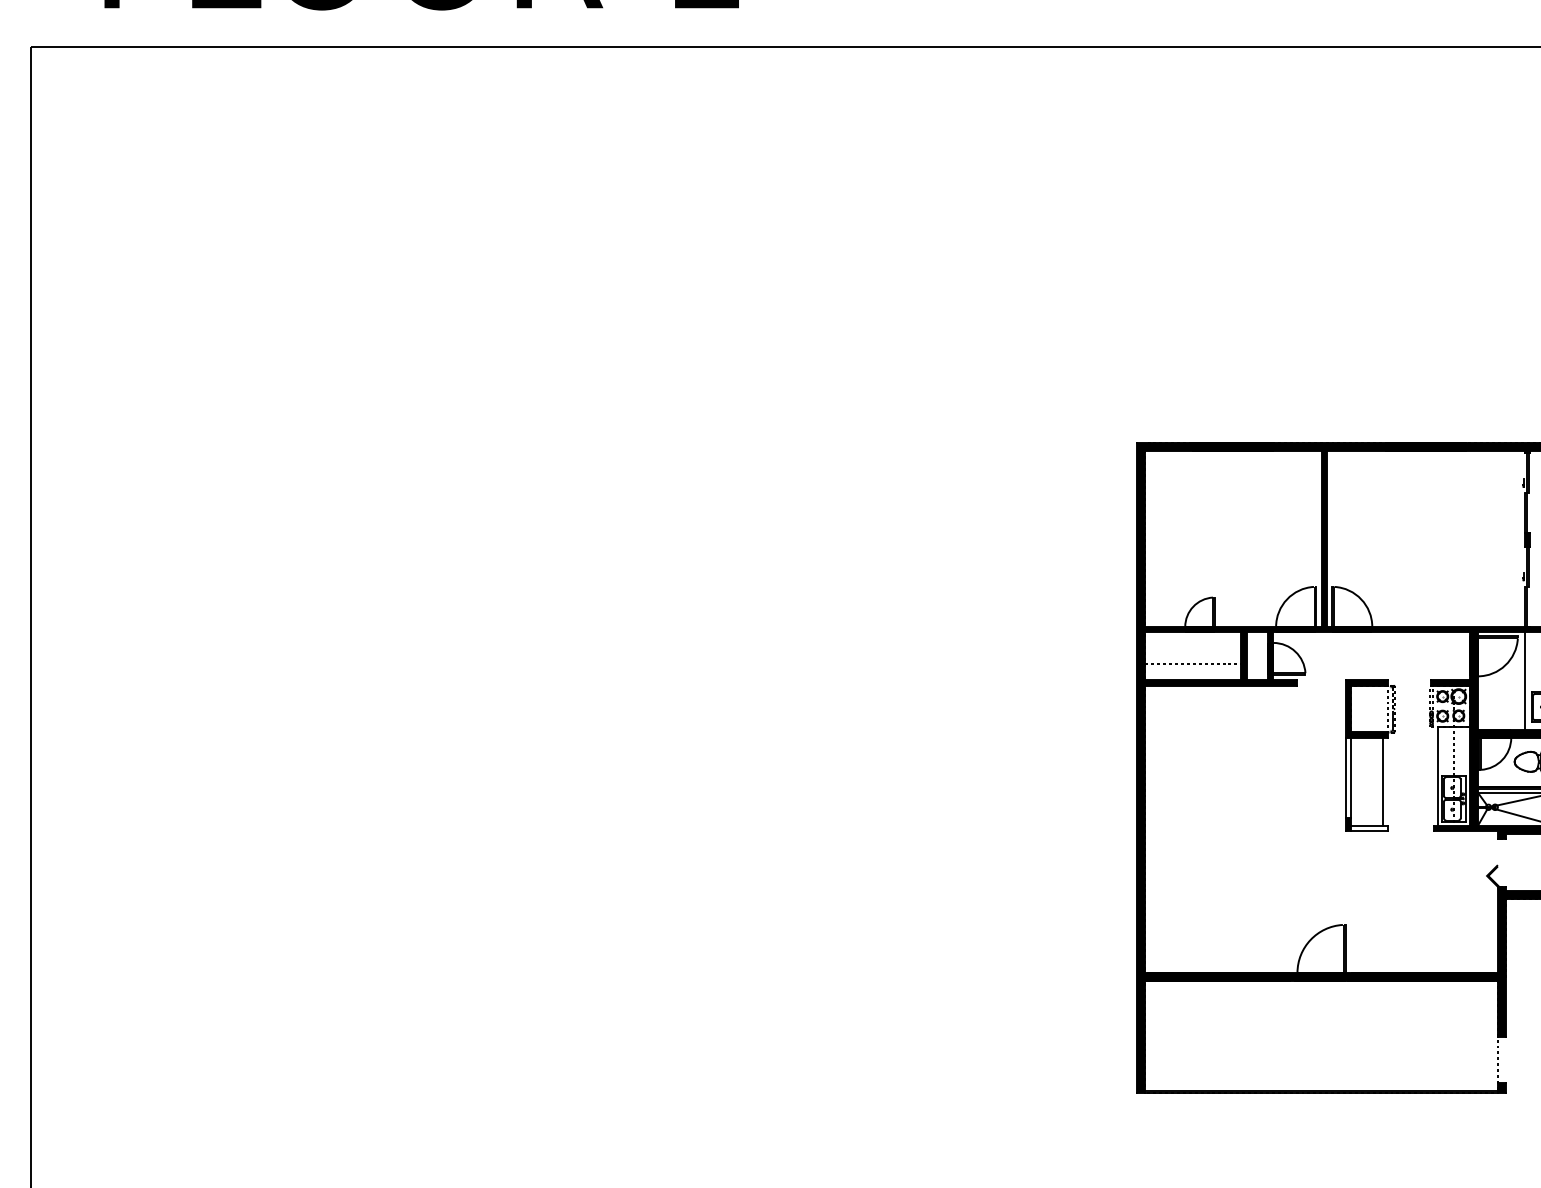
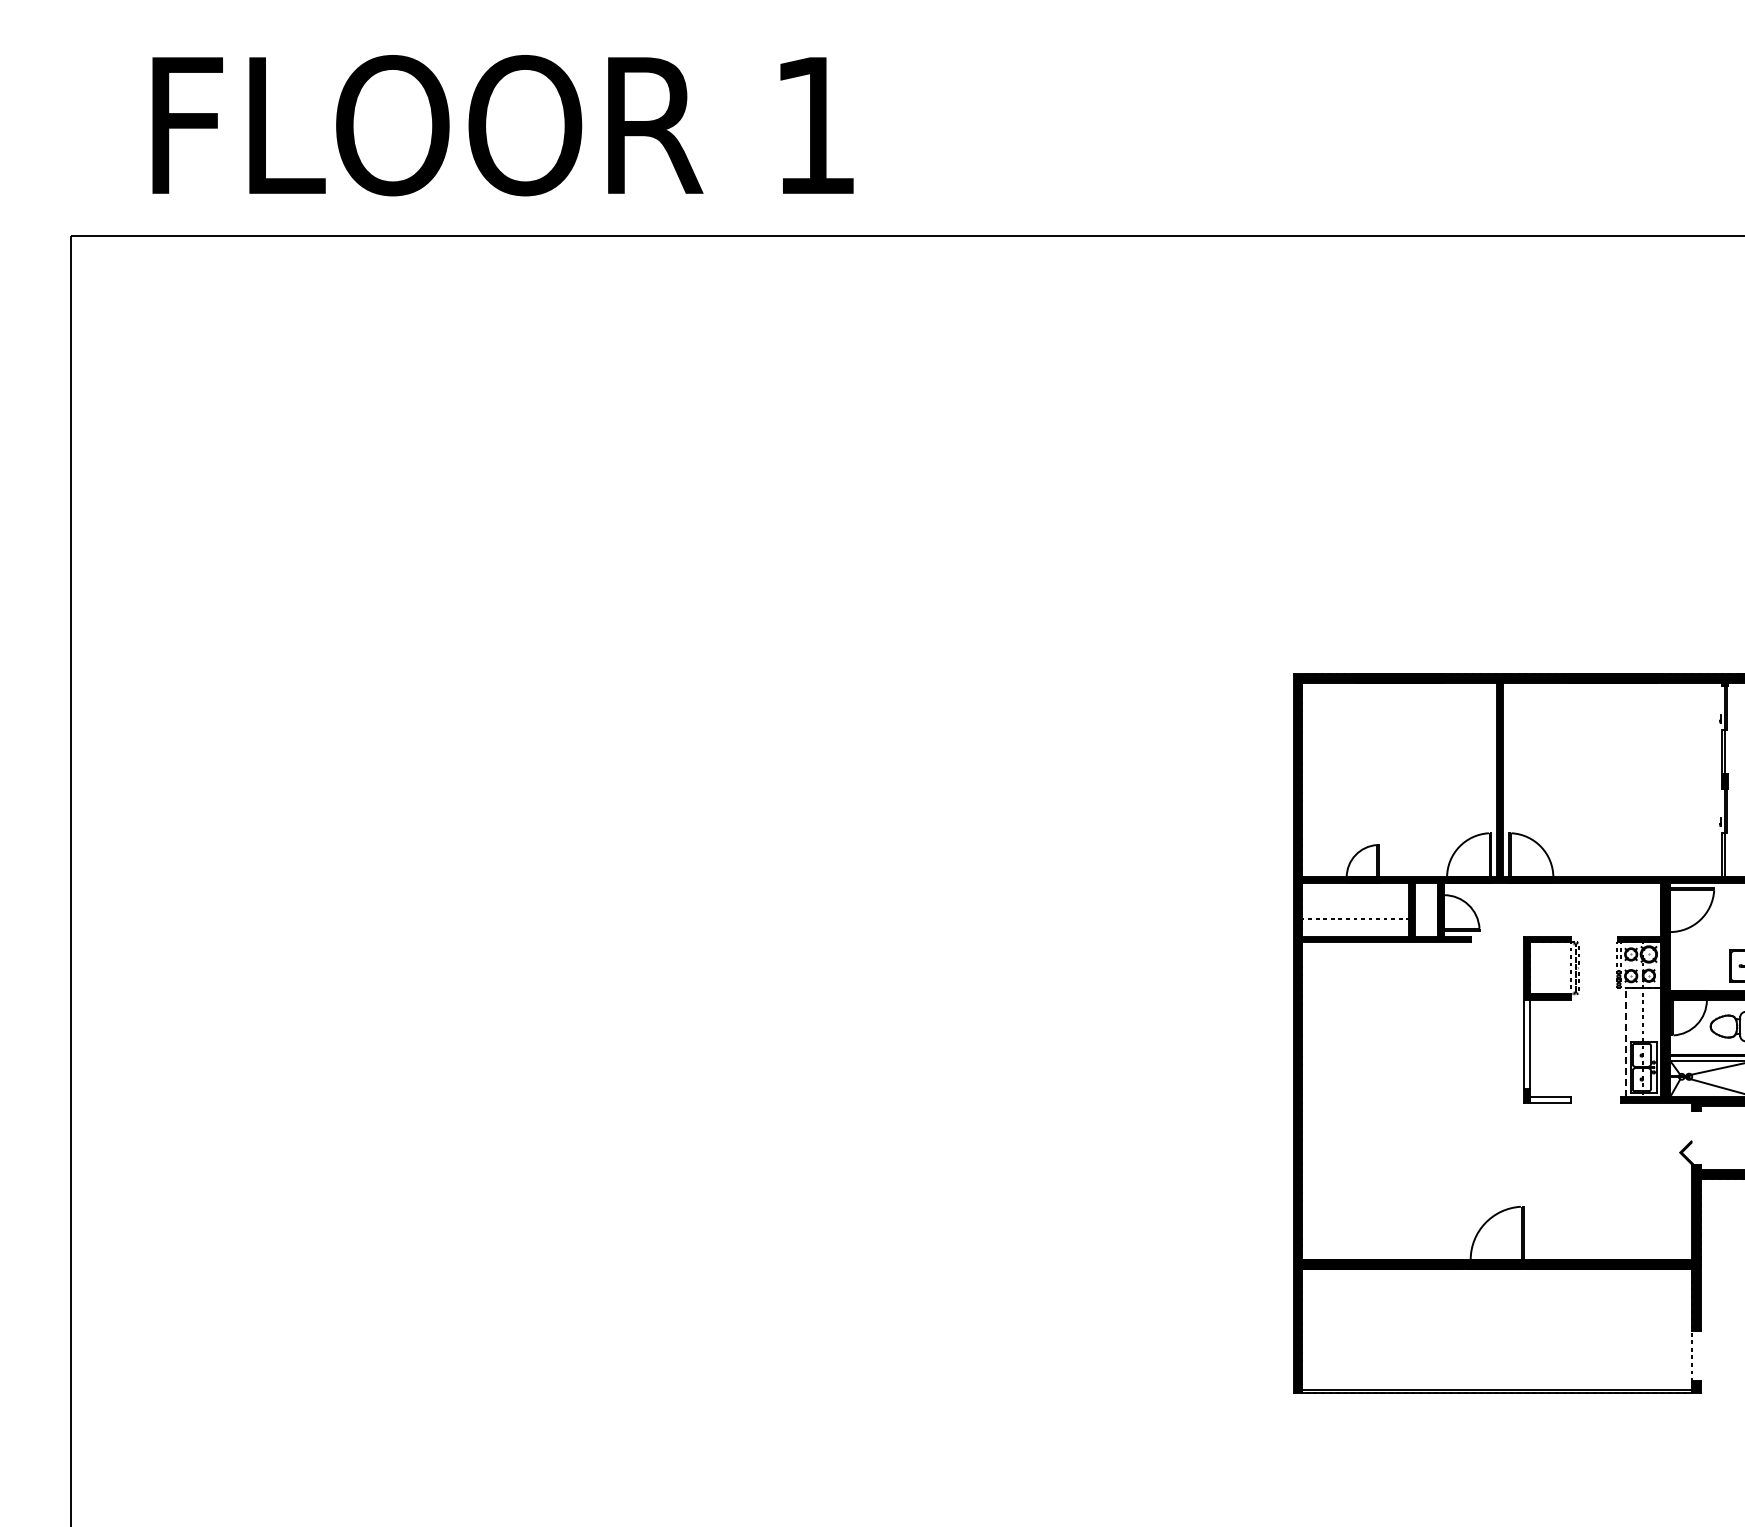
line: (1524, 681) -> (1721, 937), removed
line: (1437, 776) -> (1625, 1042), solid -> dashed
line: (1383, 781) -> (1565, 1048), removed

